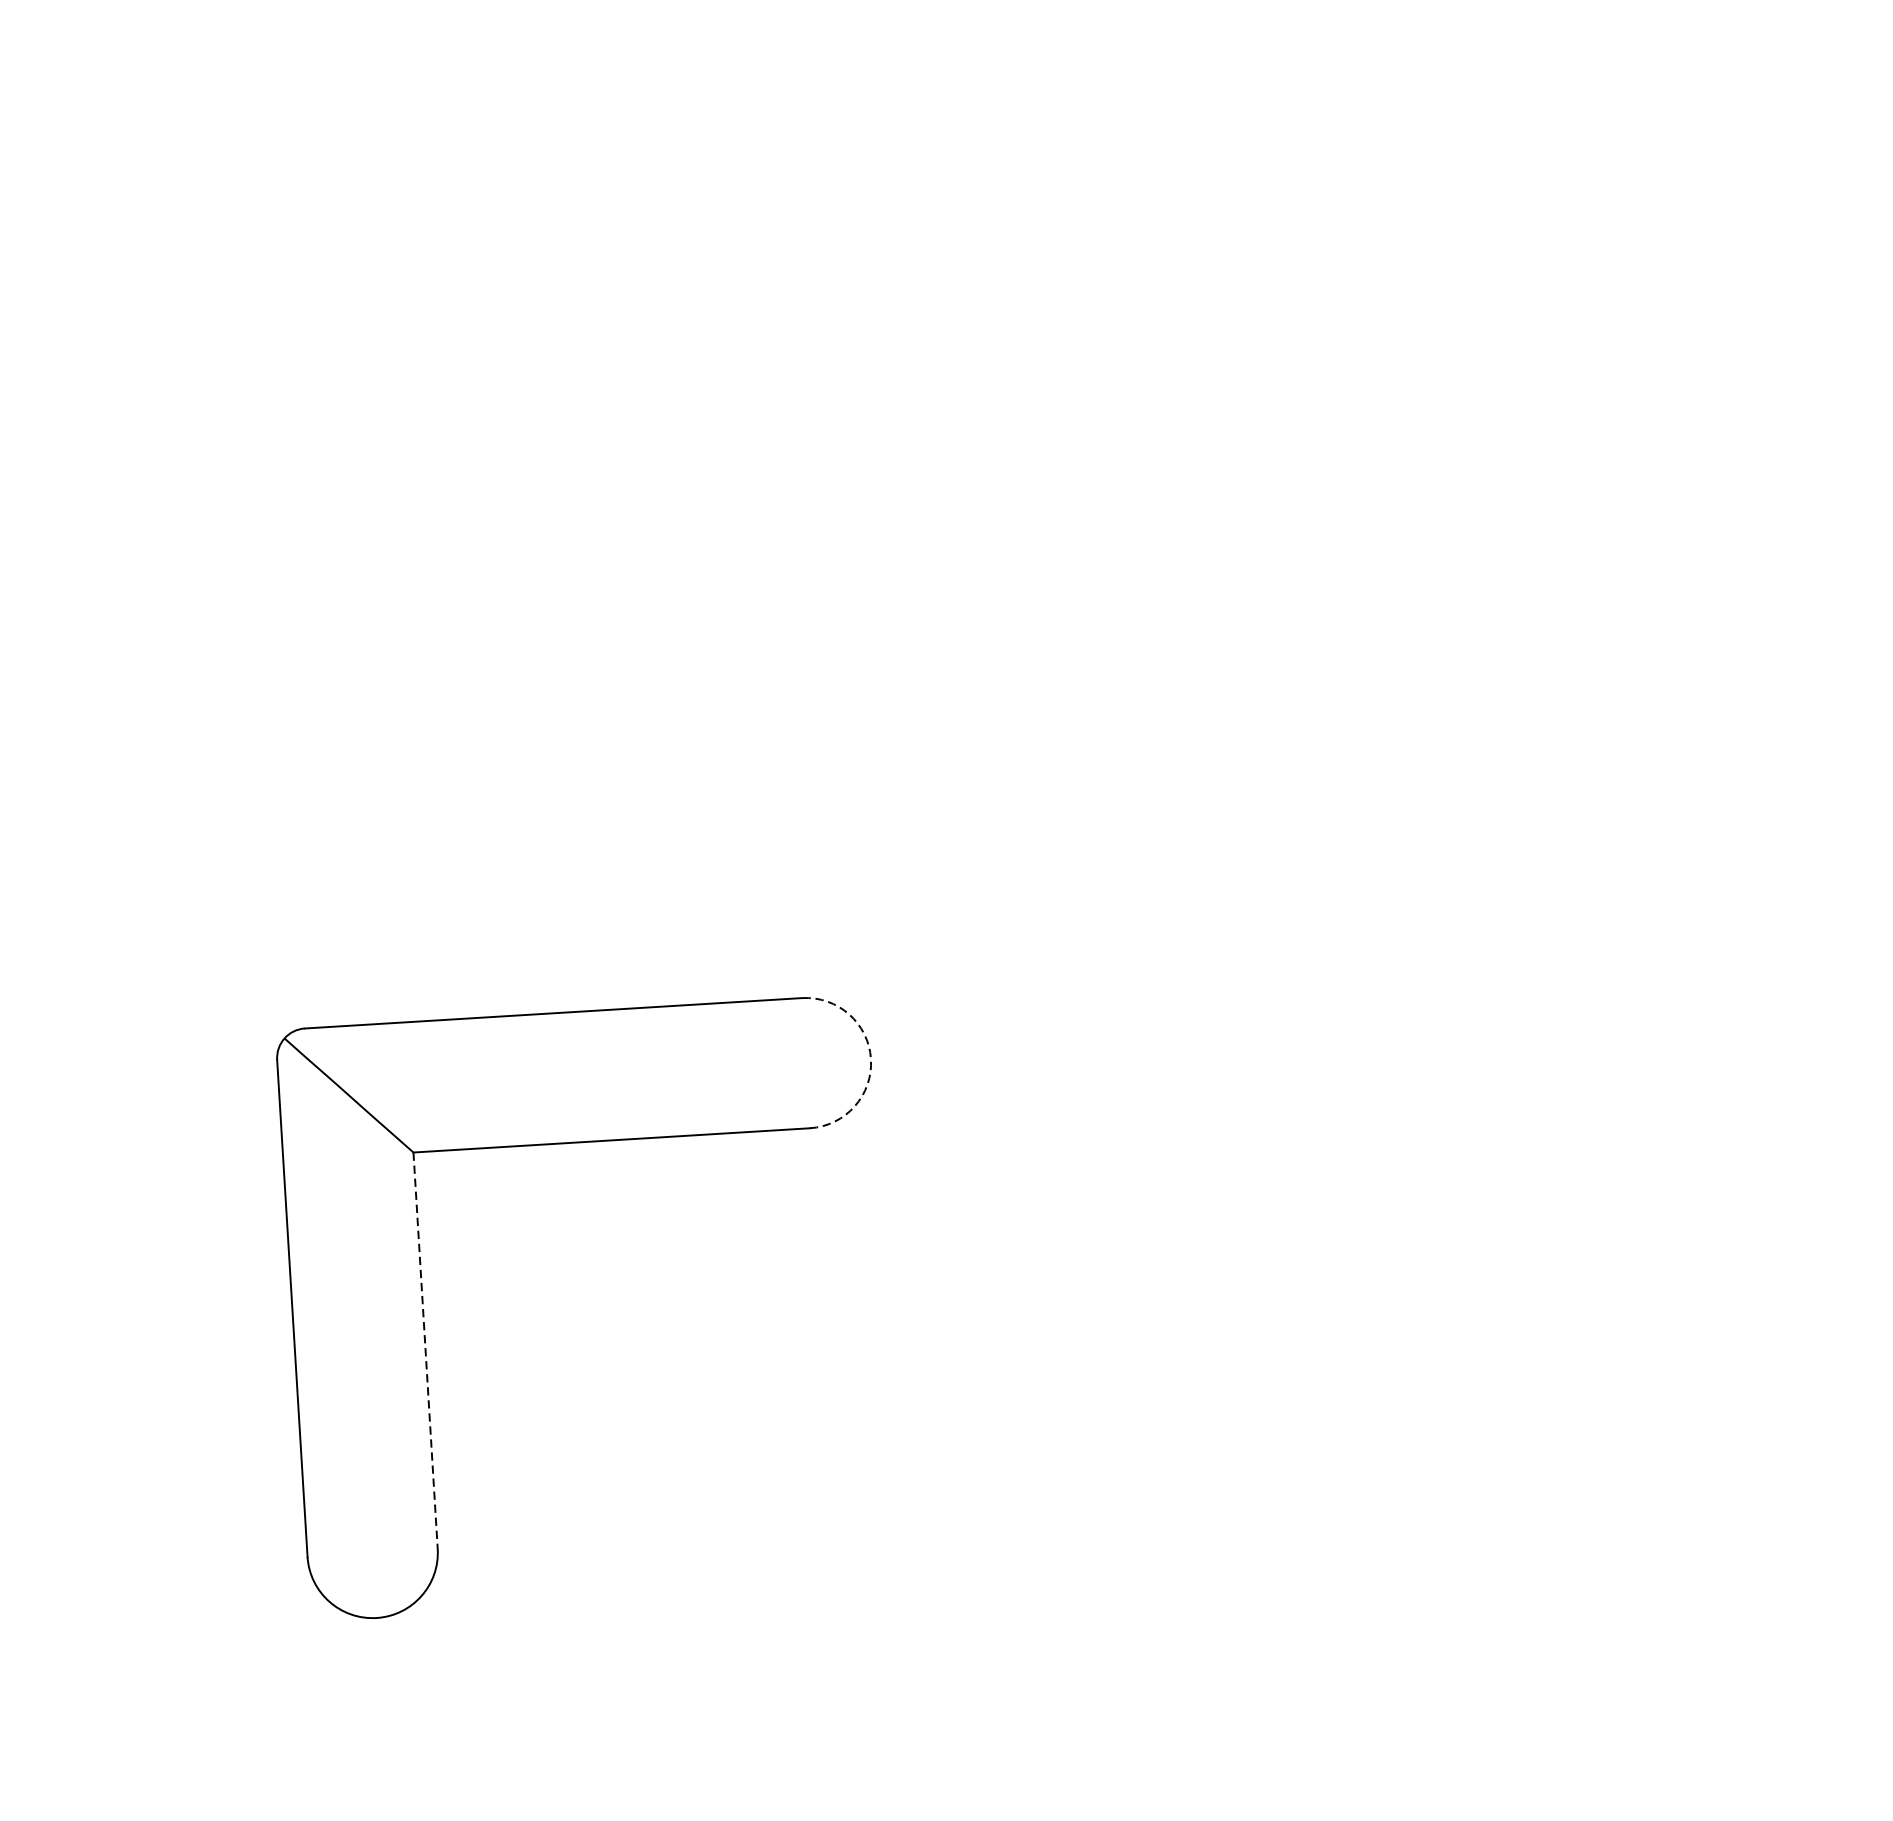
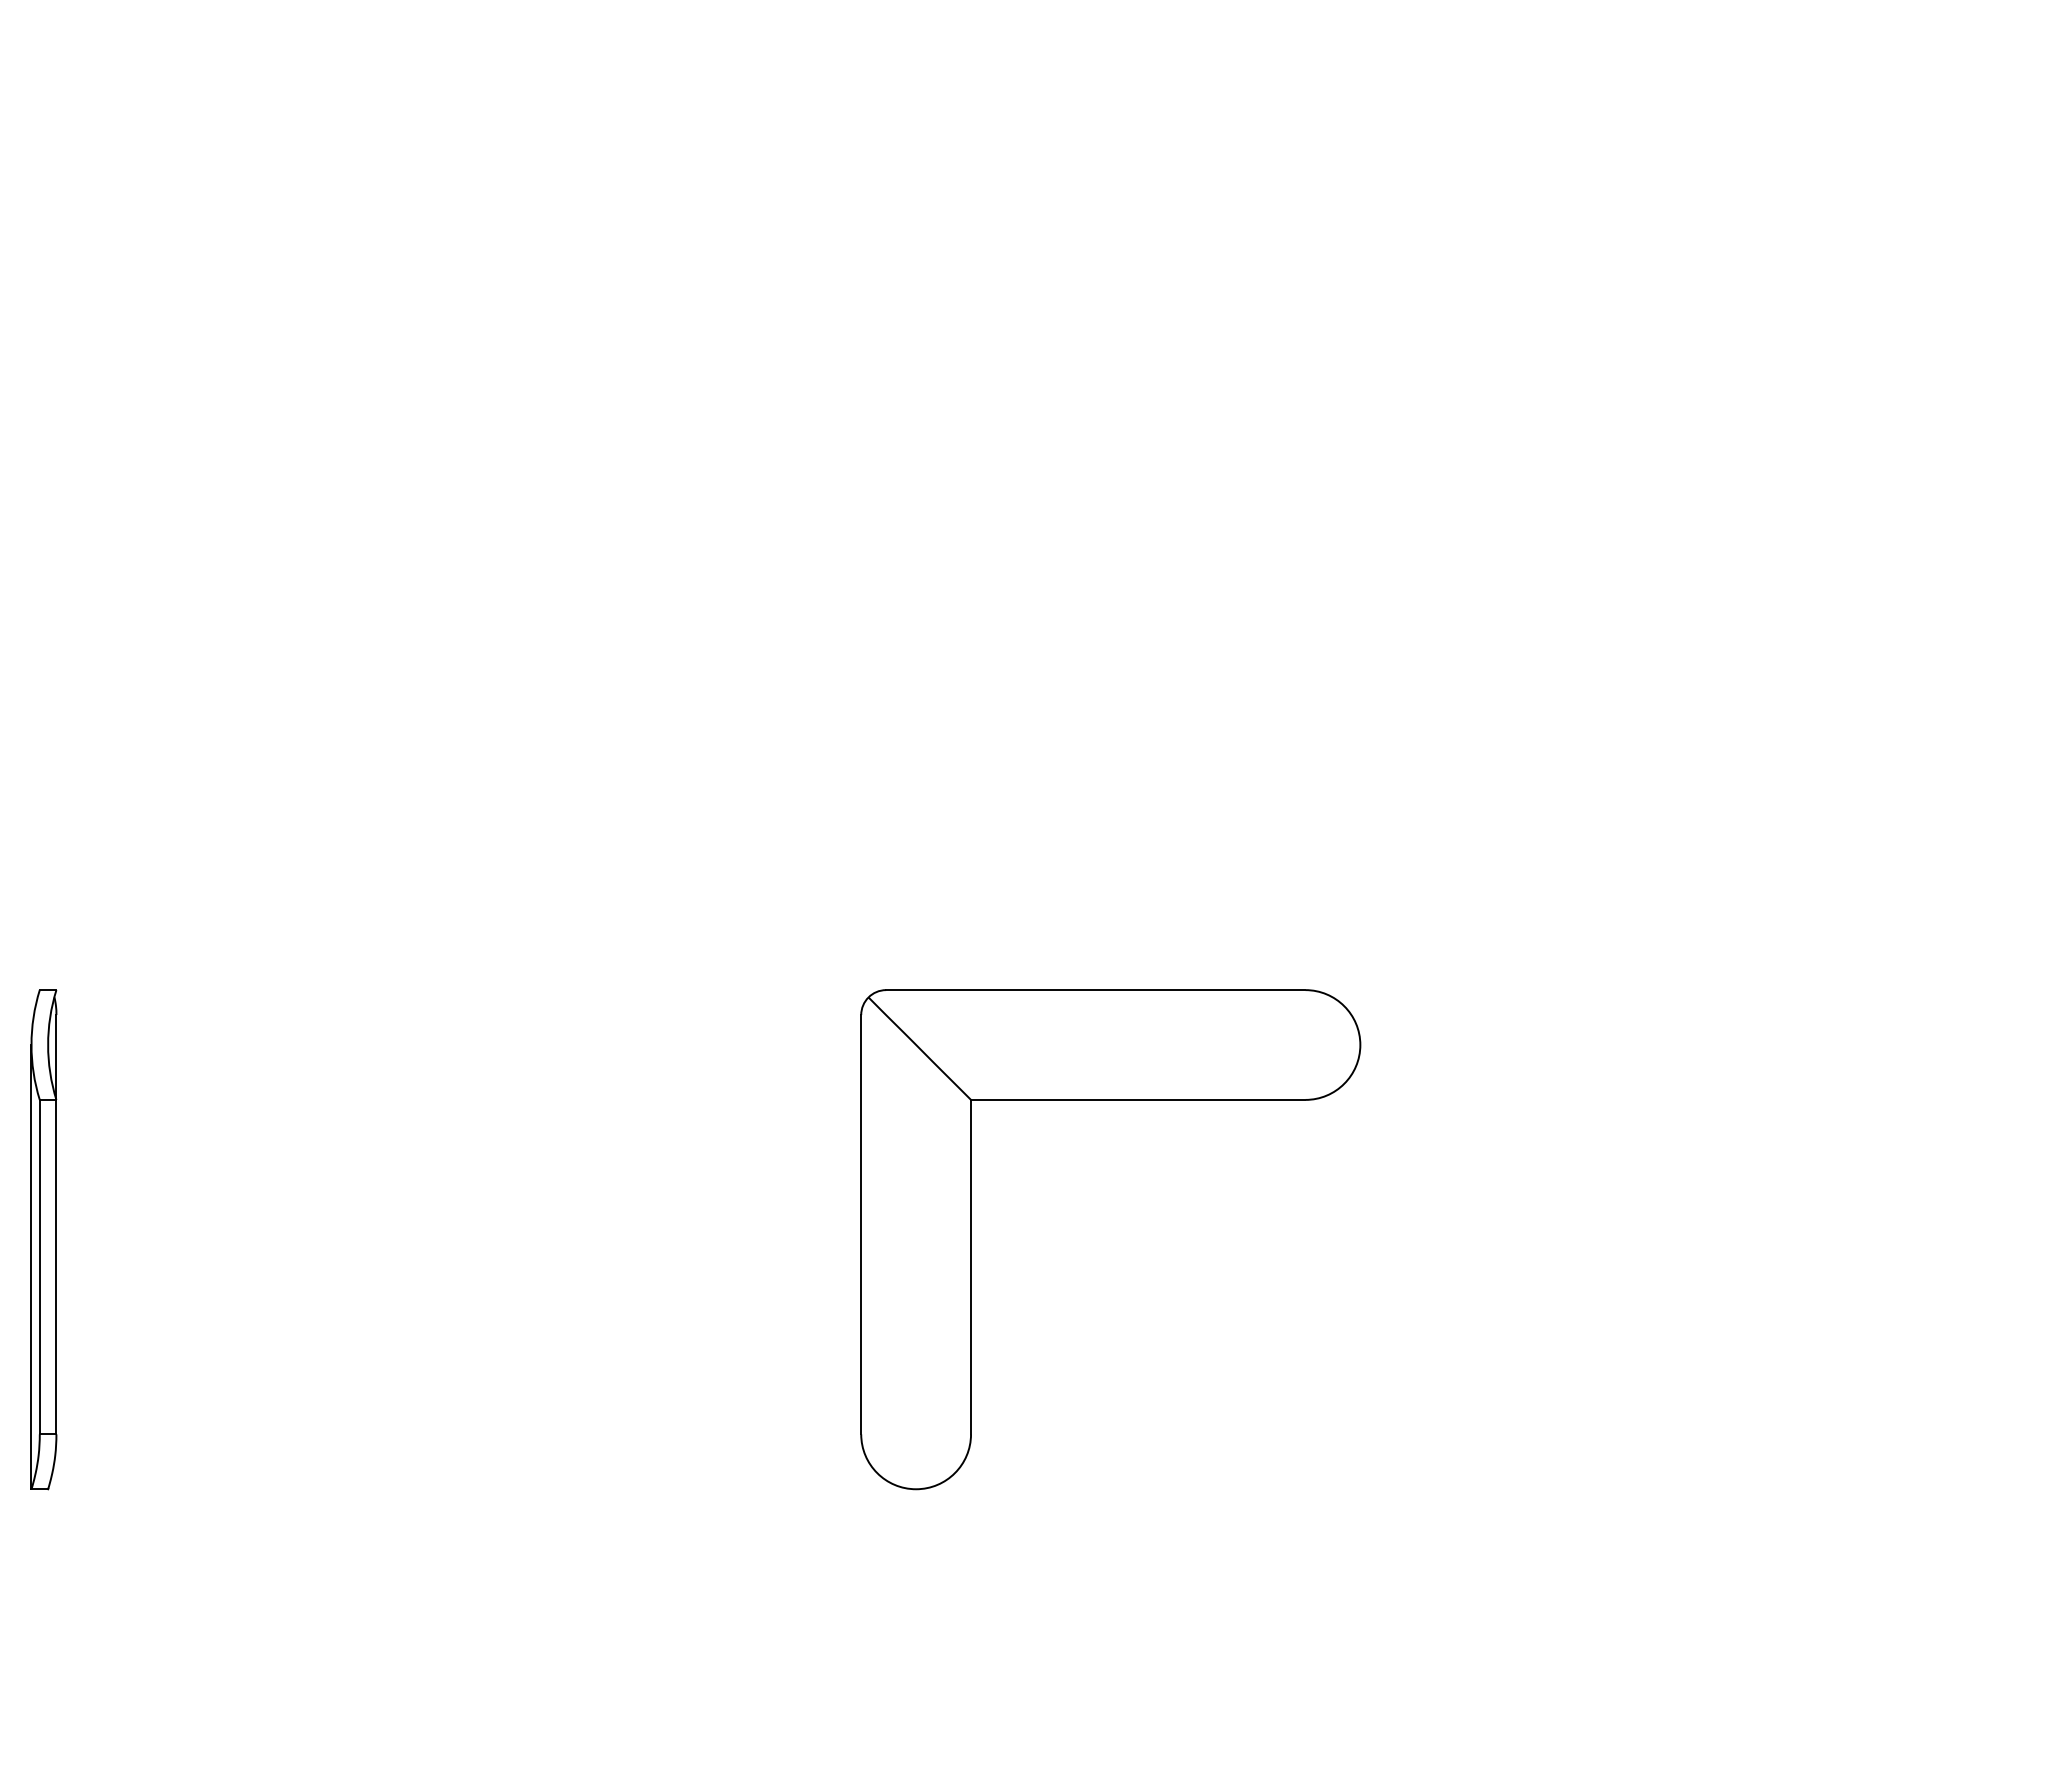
arc: (871, 1059) -> (1360, 1045), dashed -> solid
line: (426, 1351) -> (971, 1267), dashed -> solid

